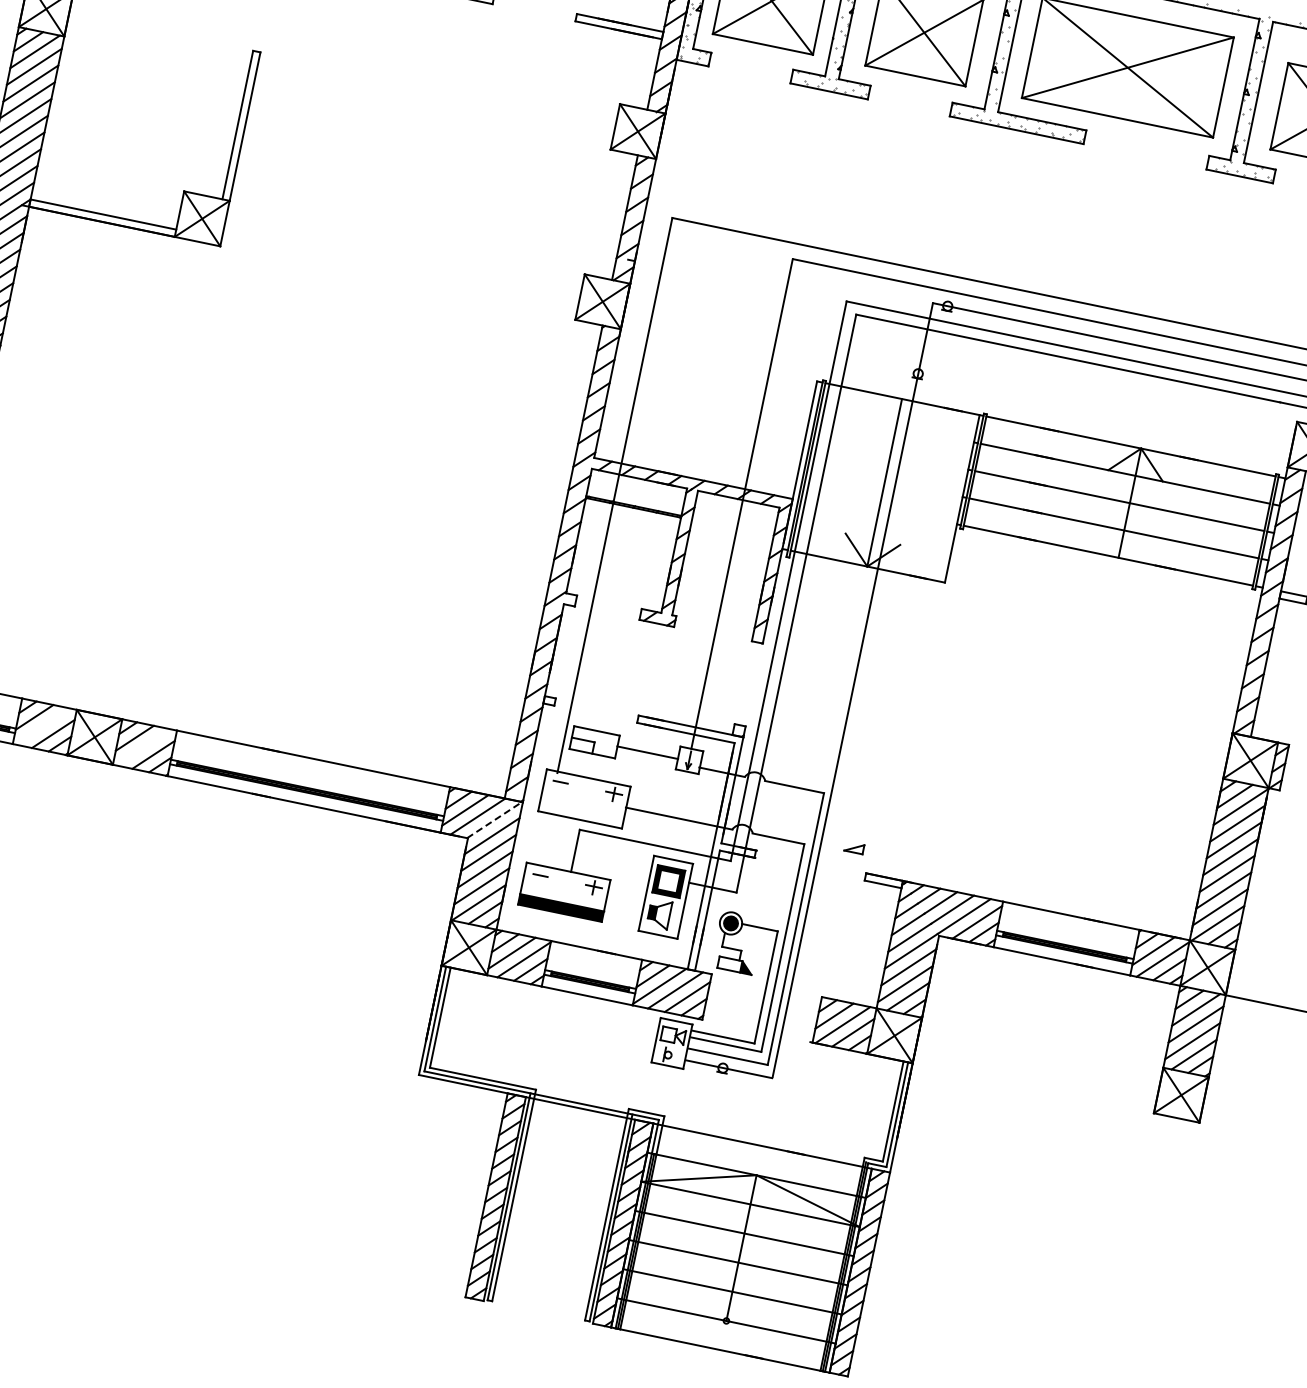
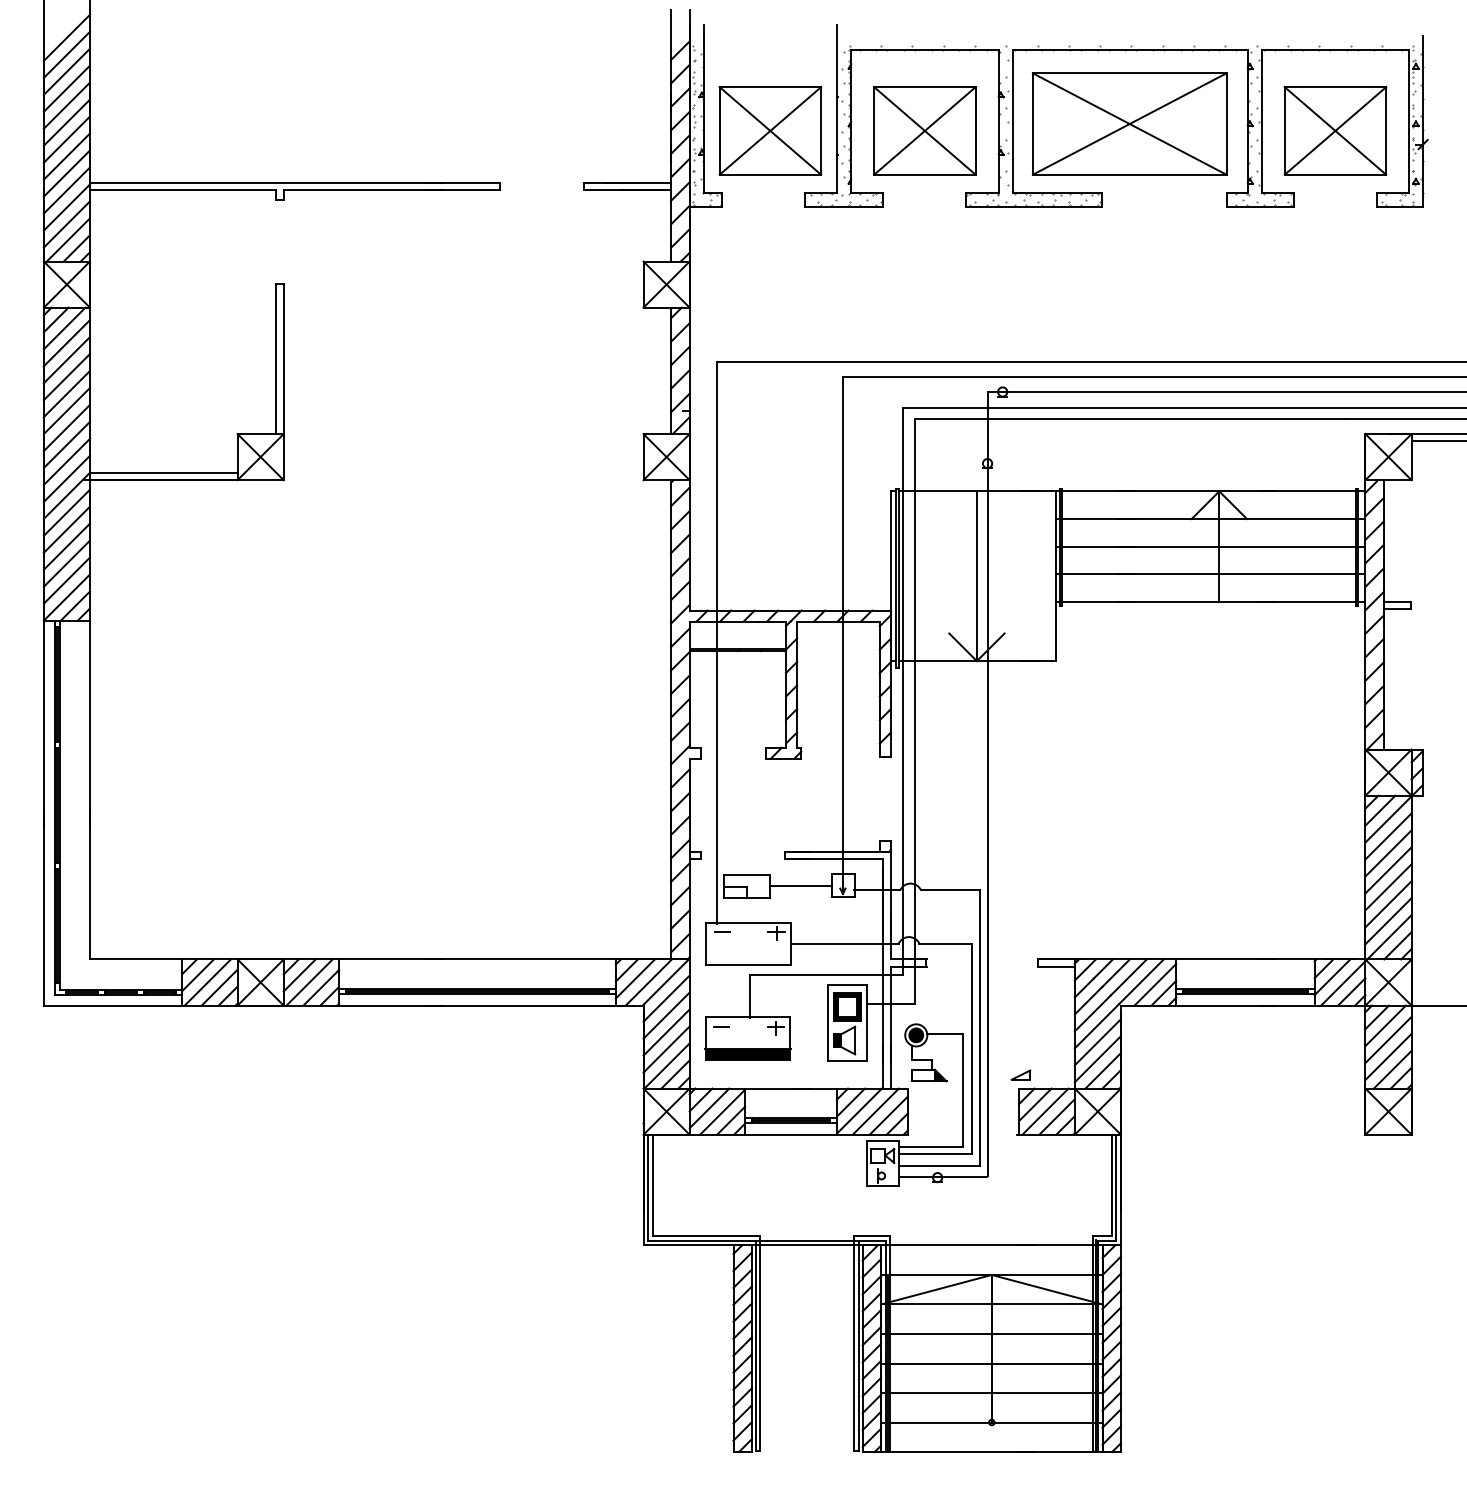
line: (42, 726) -> (207, 982), added
line: (143, 747) -> (309, 982), added
line: (494, 820) -> (665, 982), dashed -> solid
part: (854, 847) -> (1020, 1074), moved

